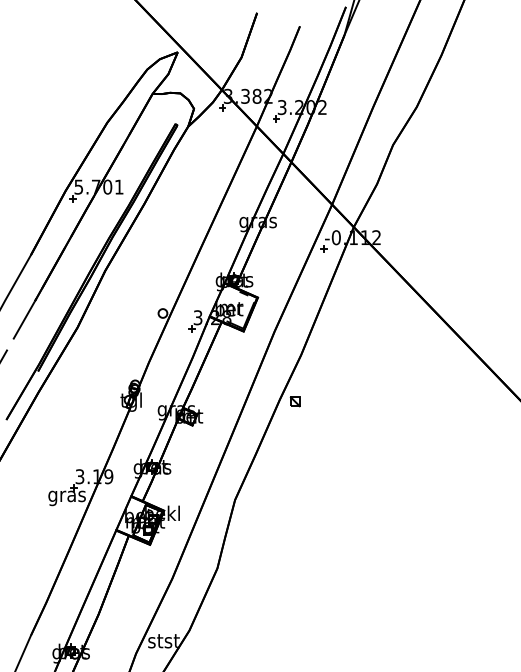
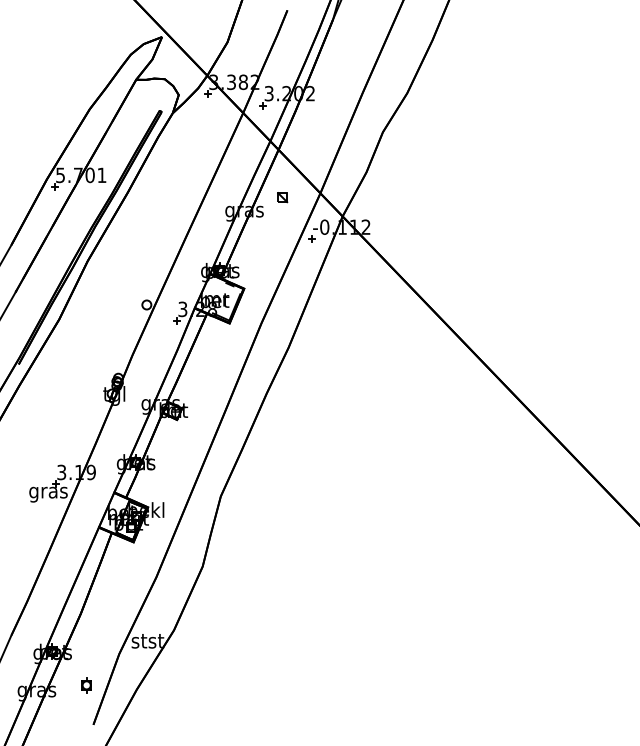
part: (295, 401) -> (282, 197), moved

